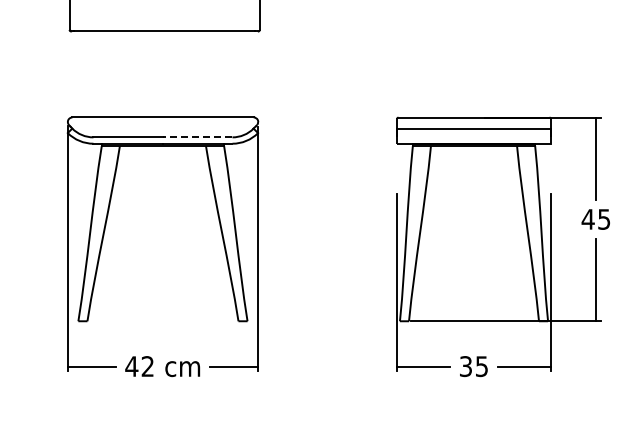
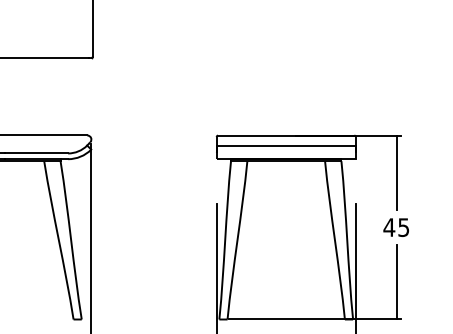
line: (197, 137) -> (36, 153), dashed -> solid

